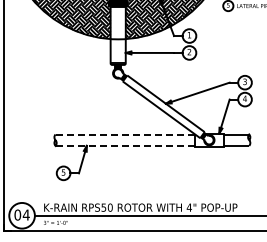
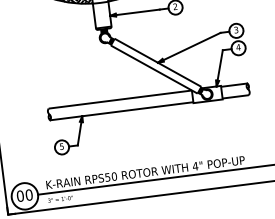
line: (125, 134) -> (120, 99), dashed -> solid
line: (125, 145) -> (121, 110), dashed -> solid
text: (25, 214) -> (28, 194), 04 -> 00

